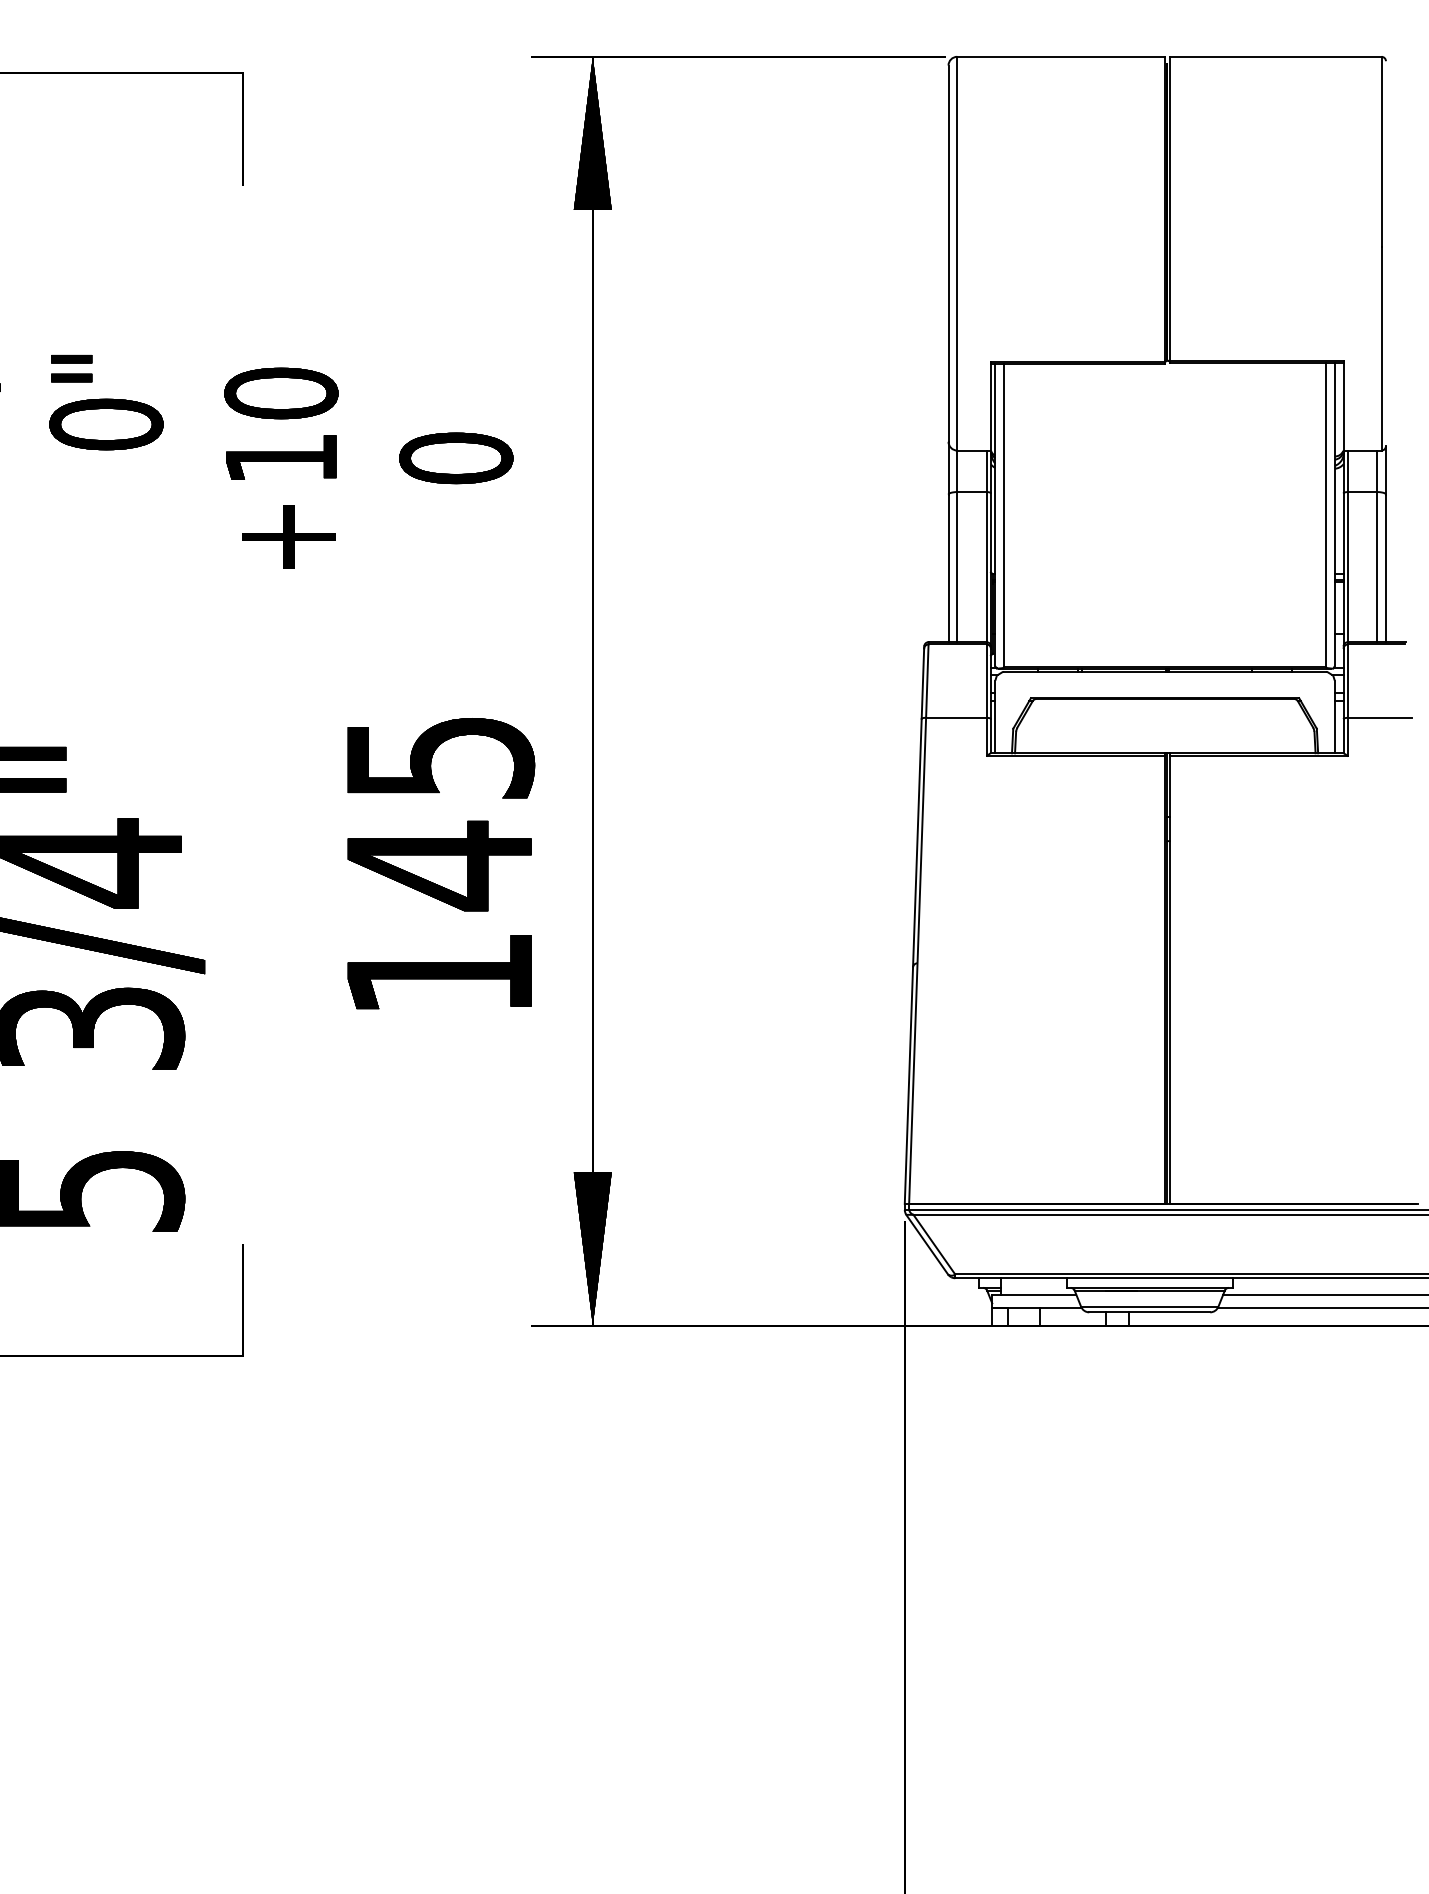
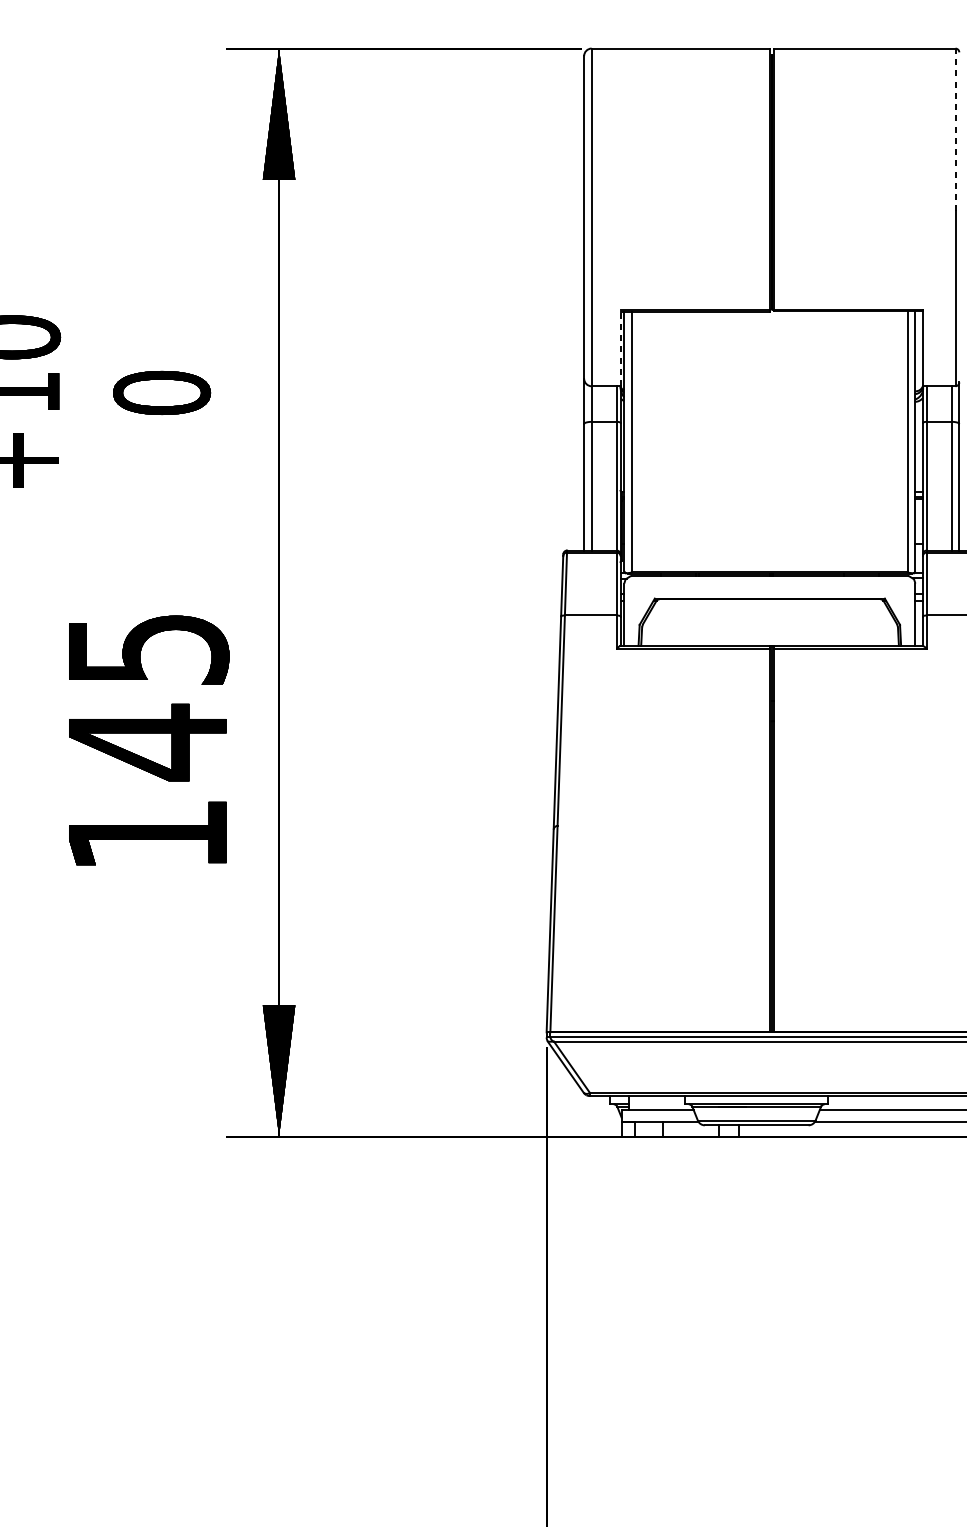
line: (1381, 151) -> (955, 129), solid -> dashed
line: (990, 405) -> (620, 347), solid -> dashed

